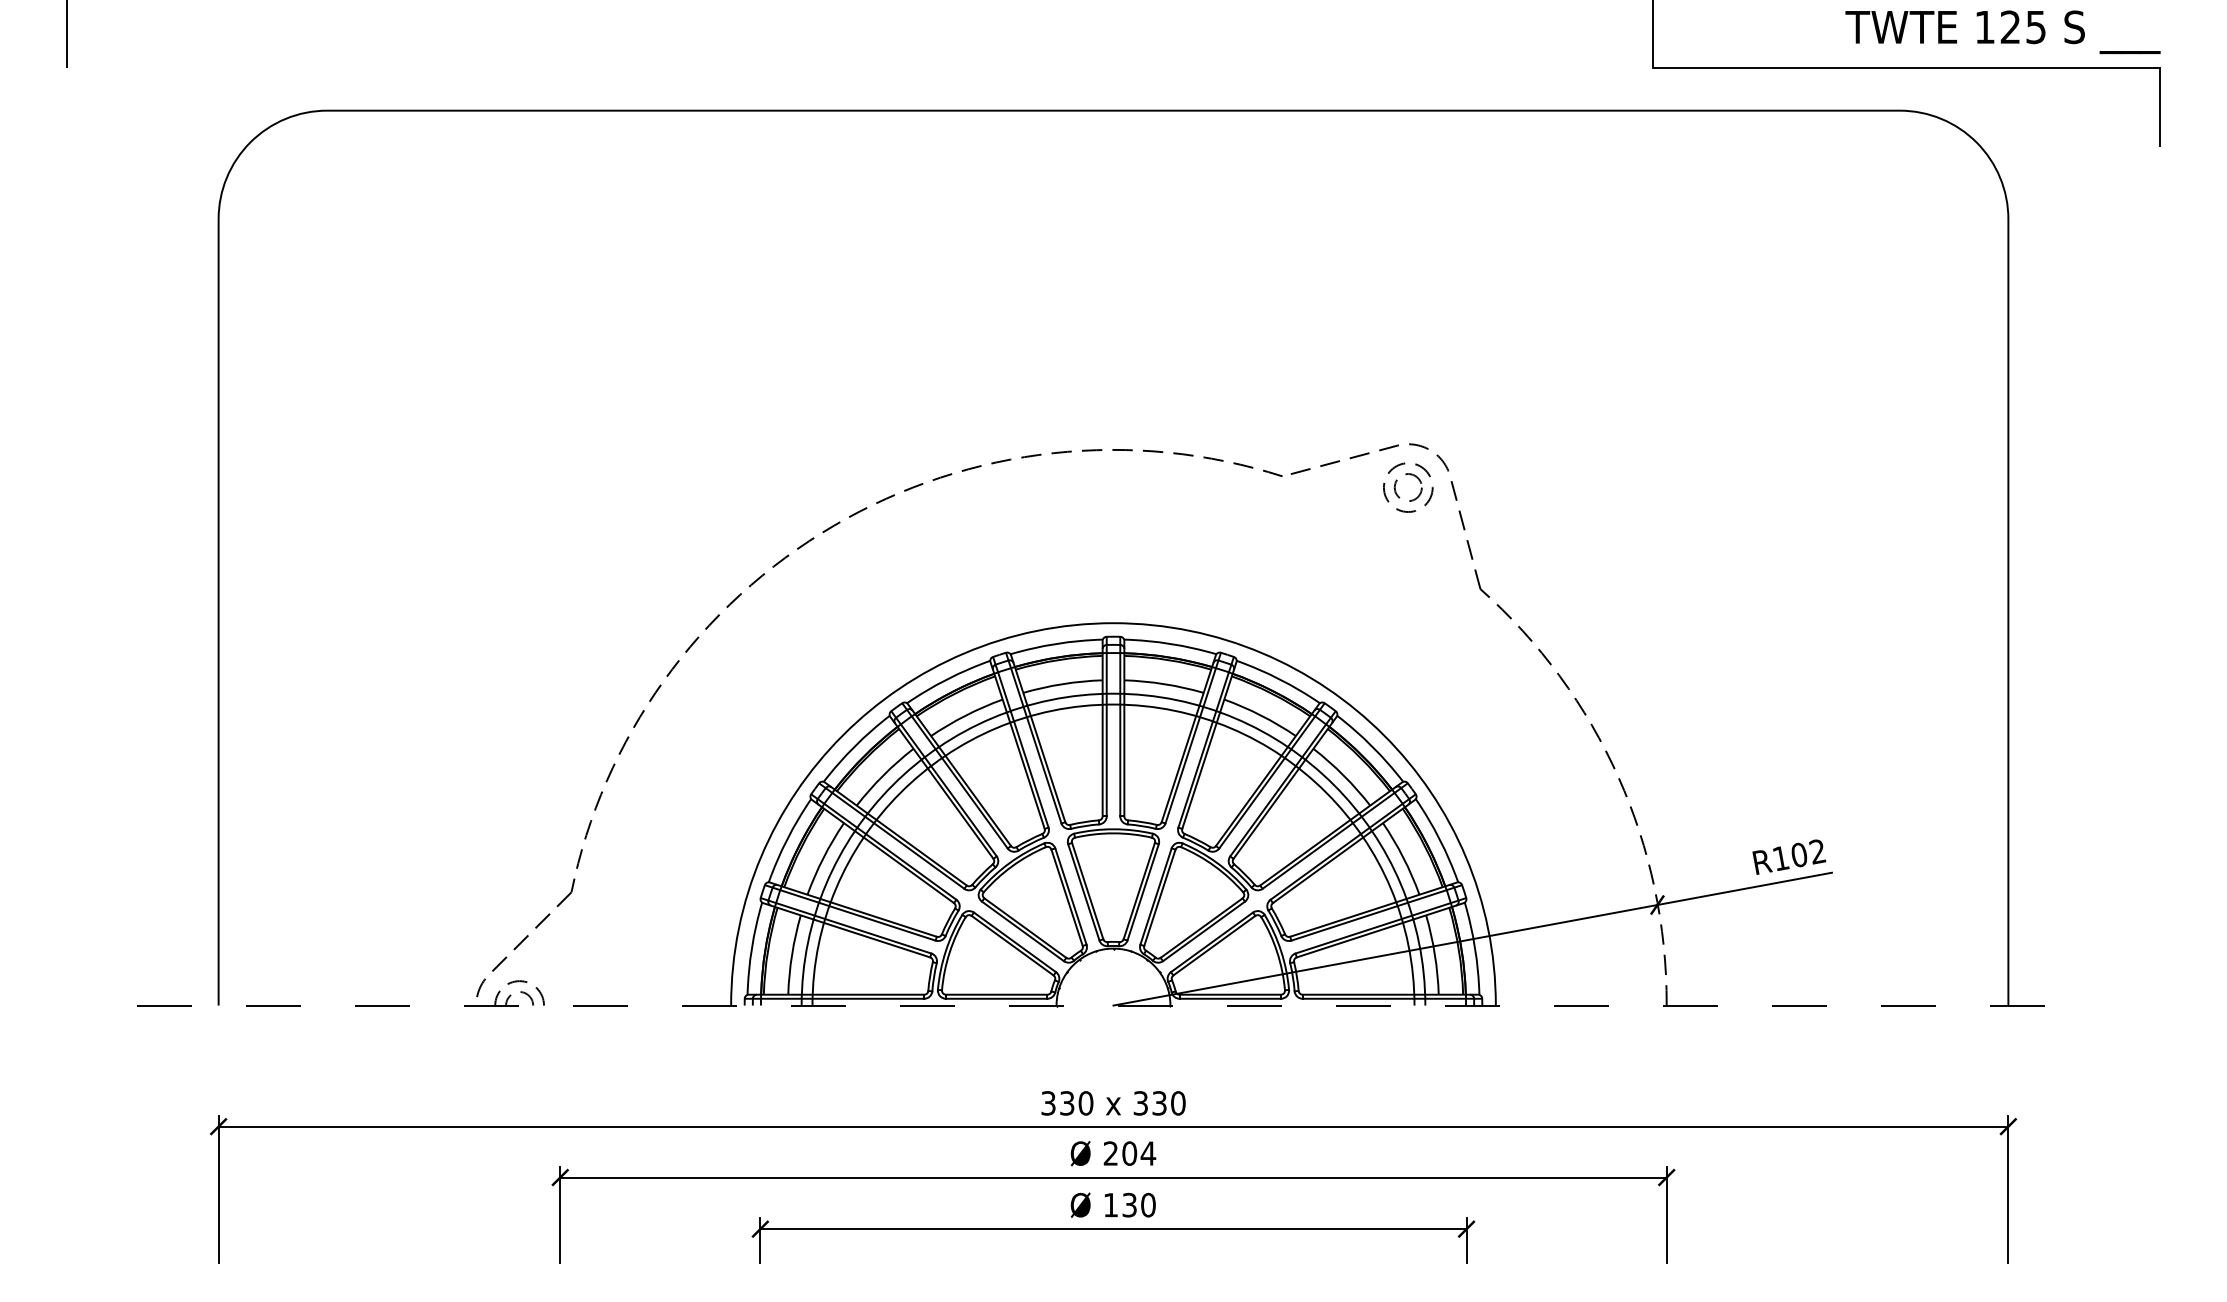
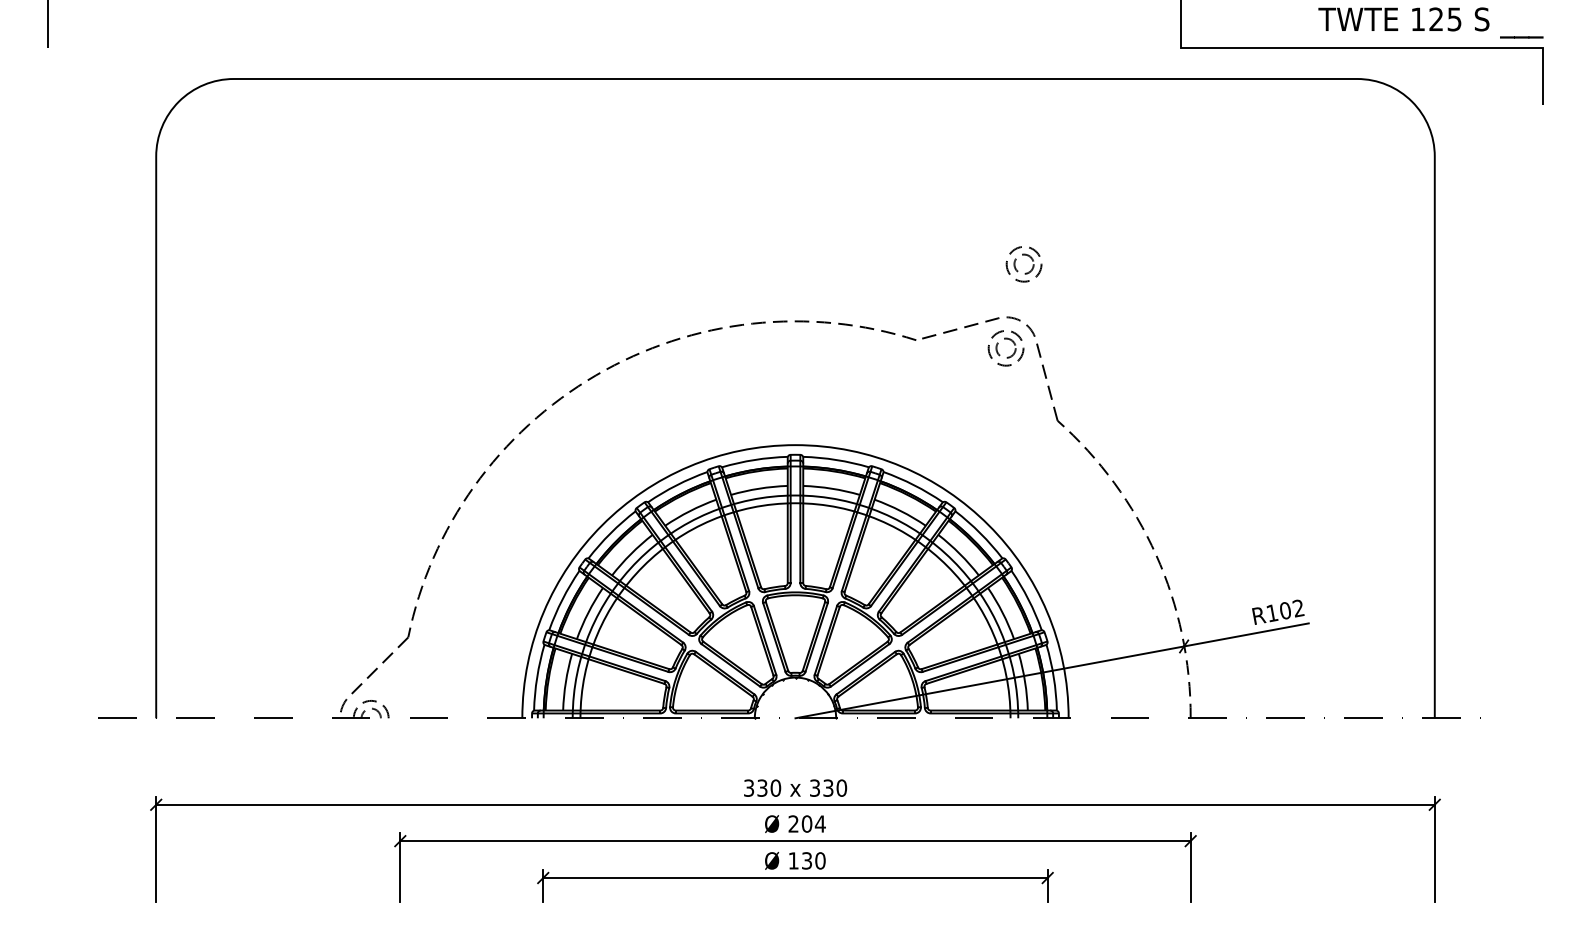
part: (1424, 377) -> (1017, 269), added

